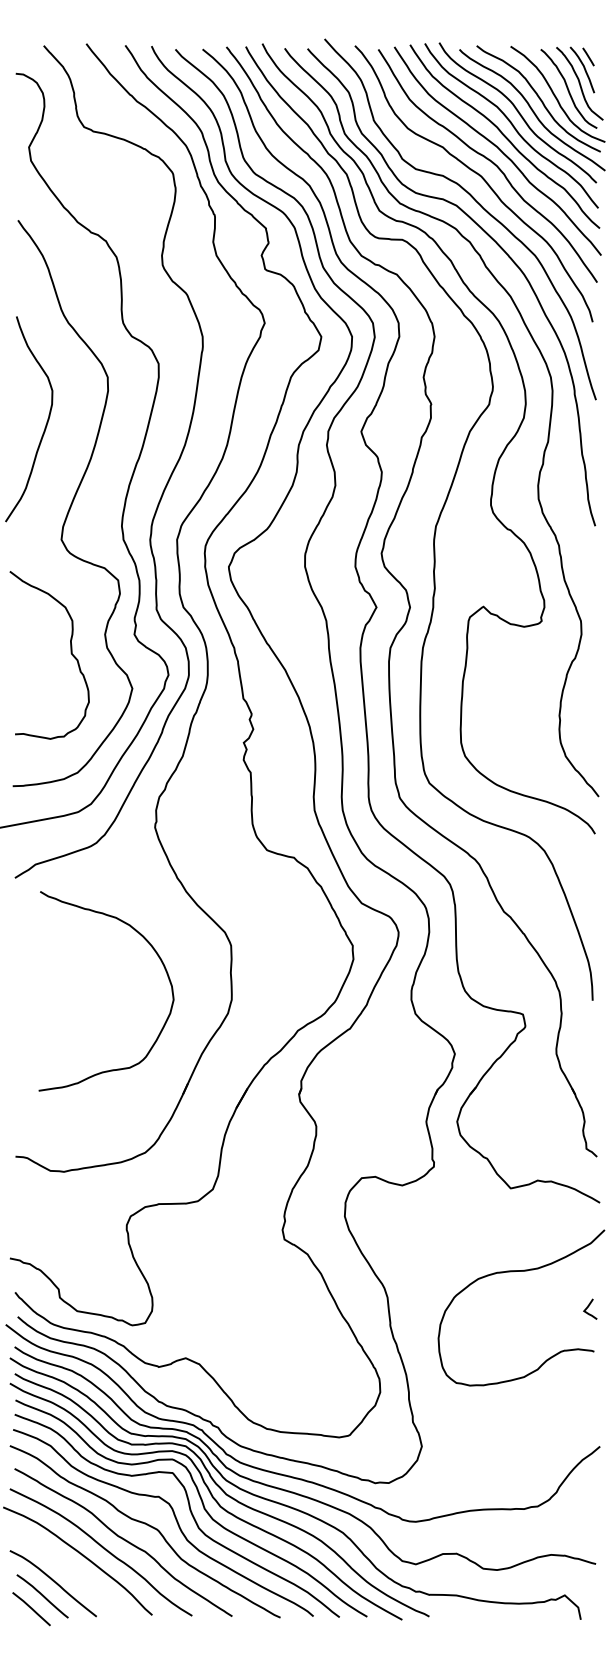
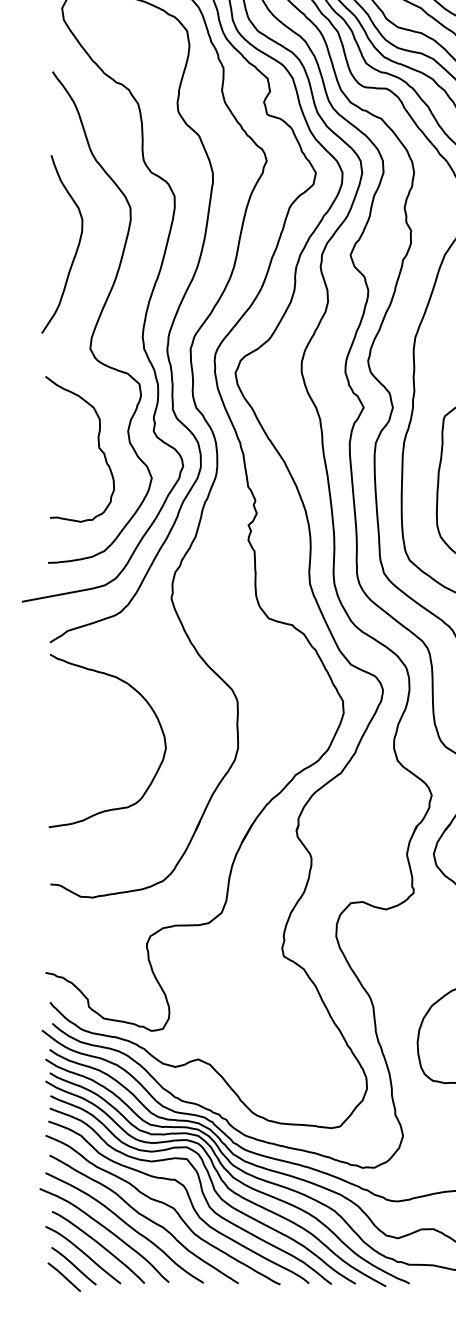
curve: (160, 961) -> (154, 715), moved
curve: (72, 1572) -> (99, 1245), added

